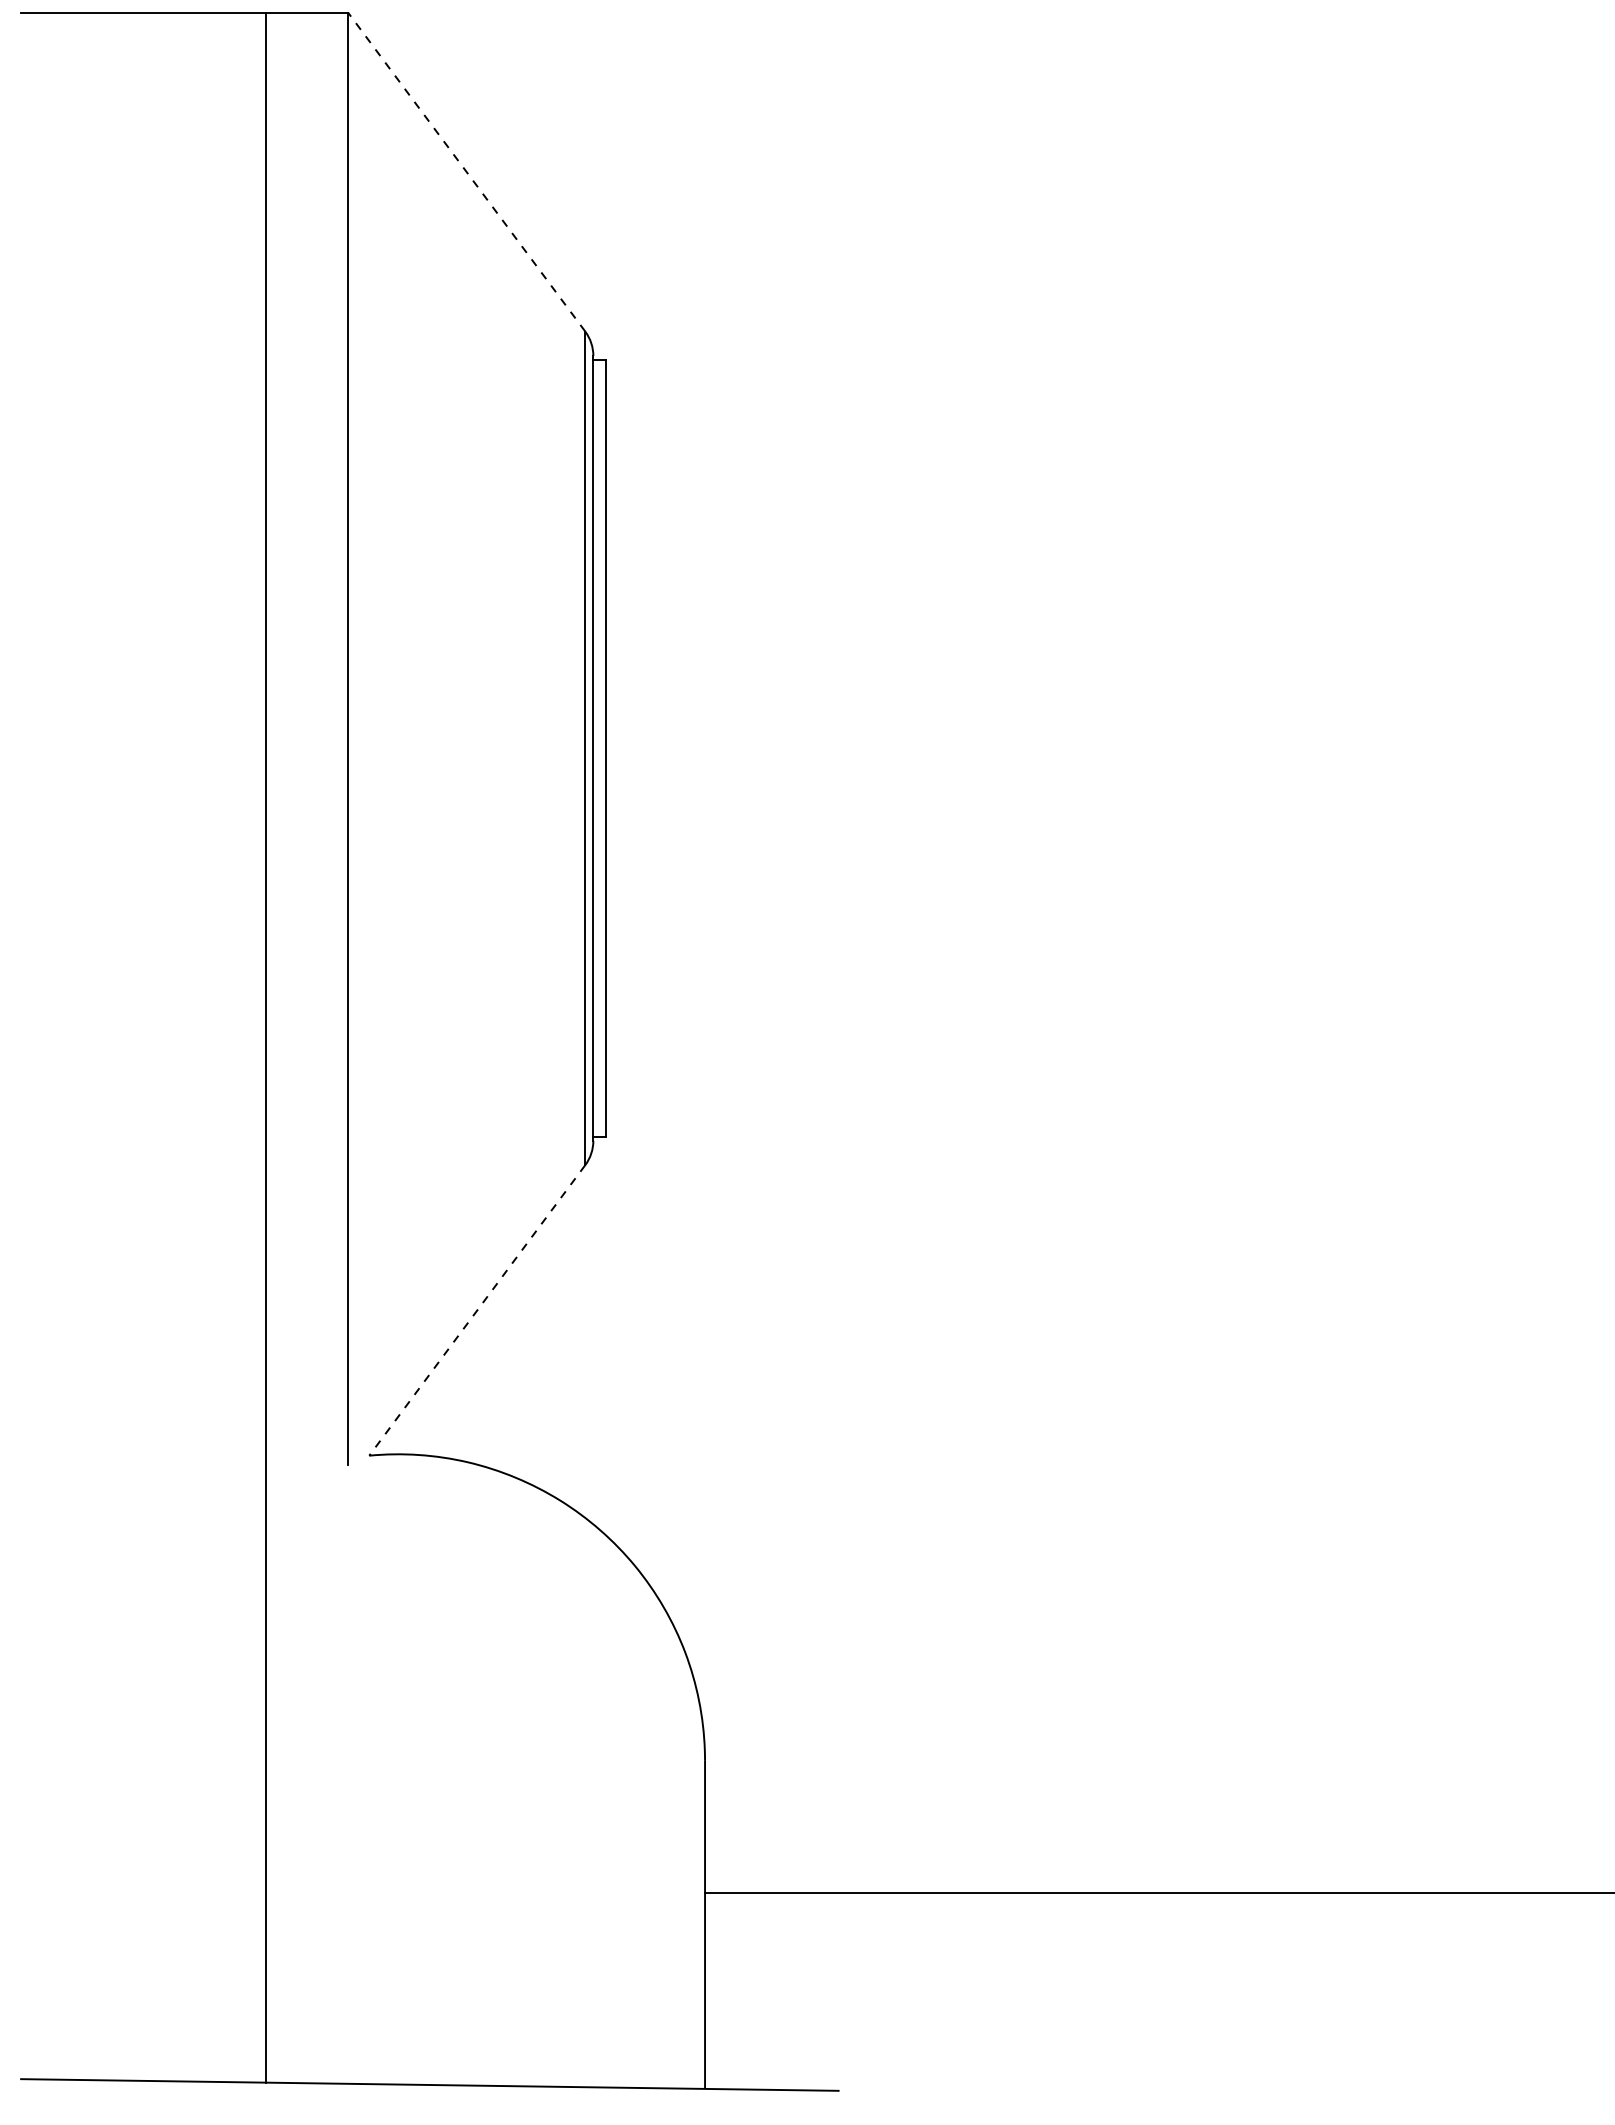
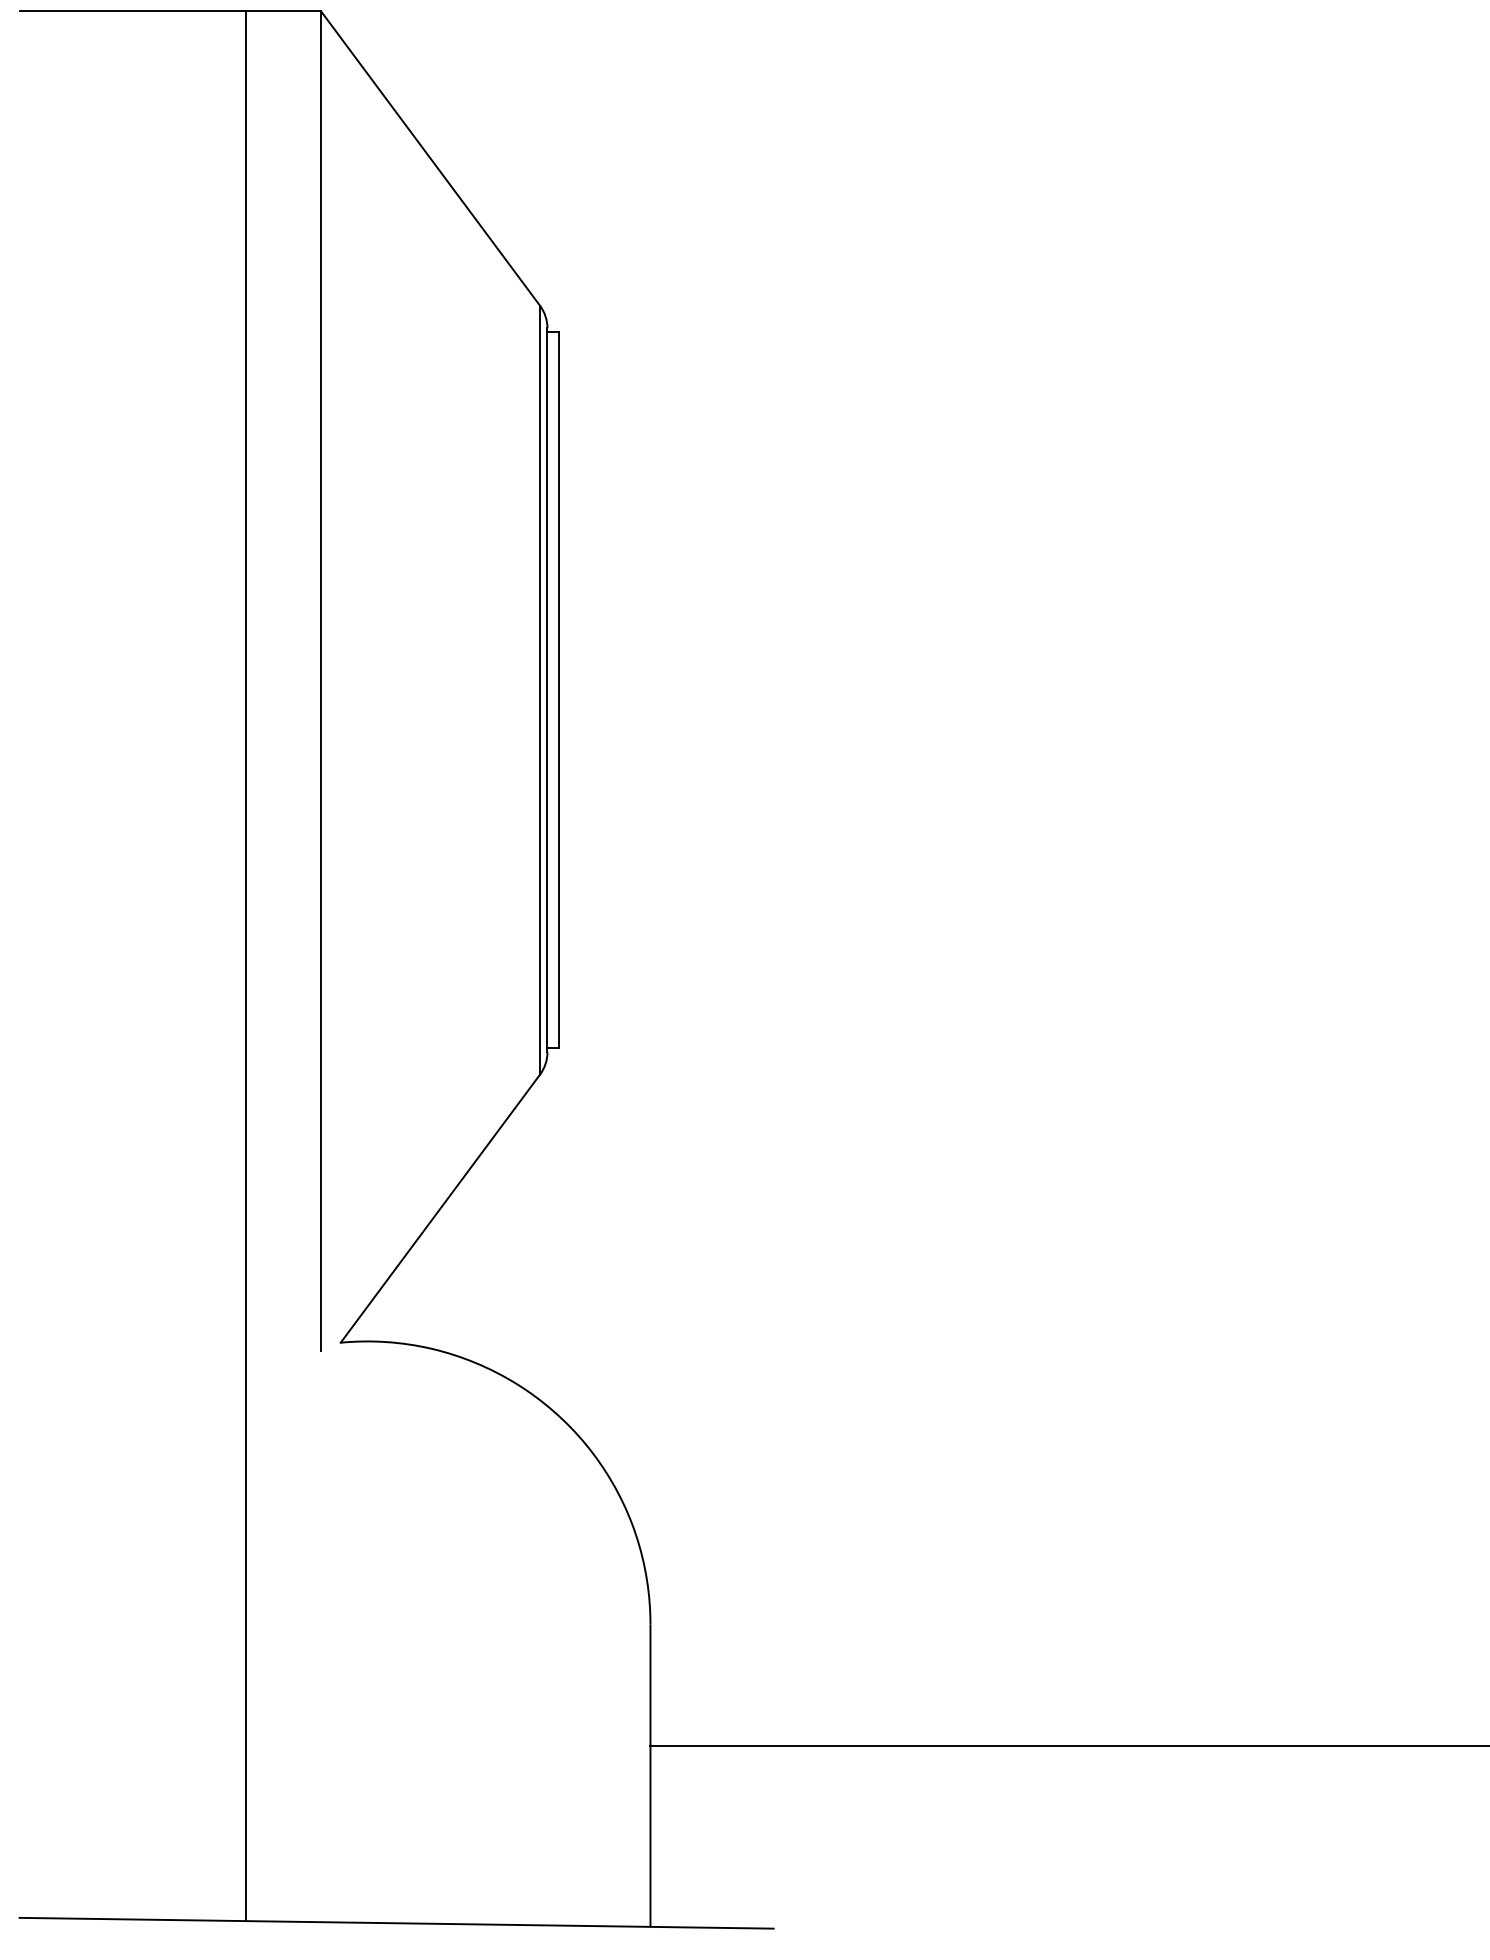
line: (466, 171) -> (430, 158), dashed -> solid
line: (477, 1310) -> (440, 1208), dashed -> solid

